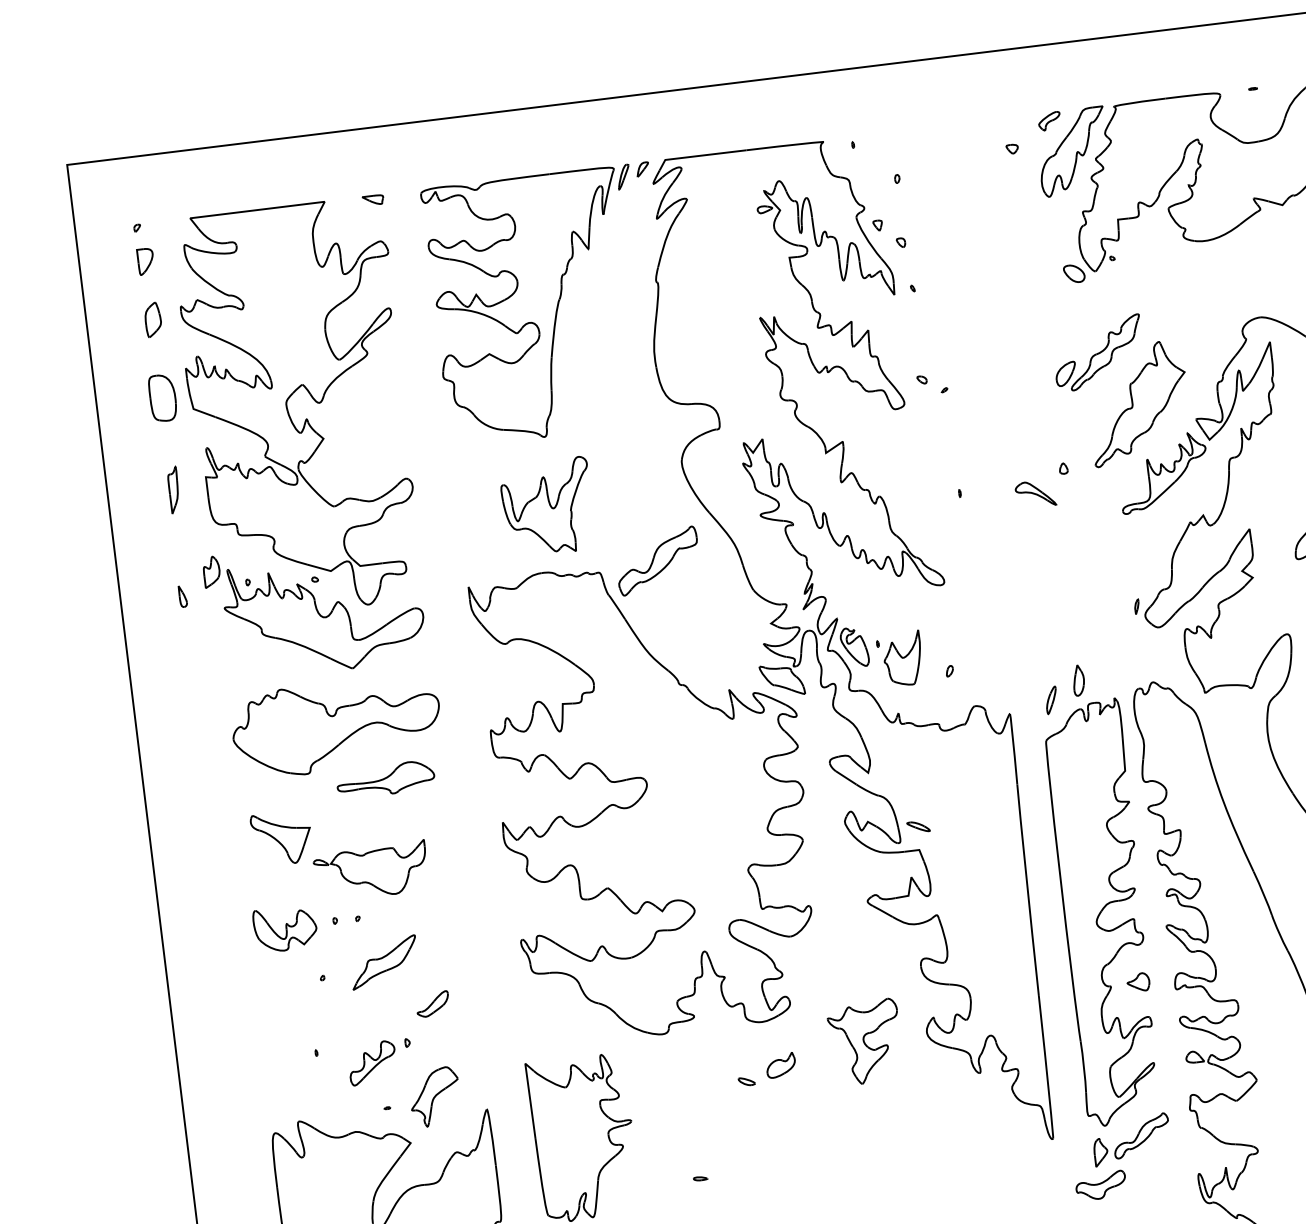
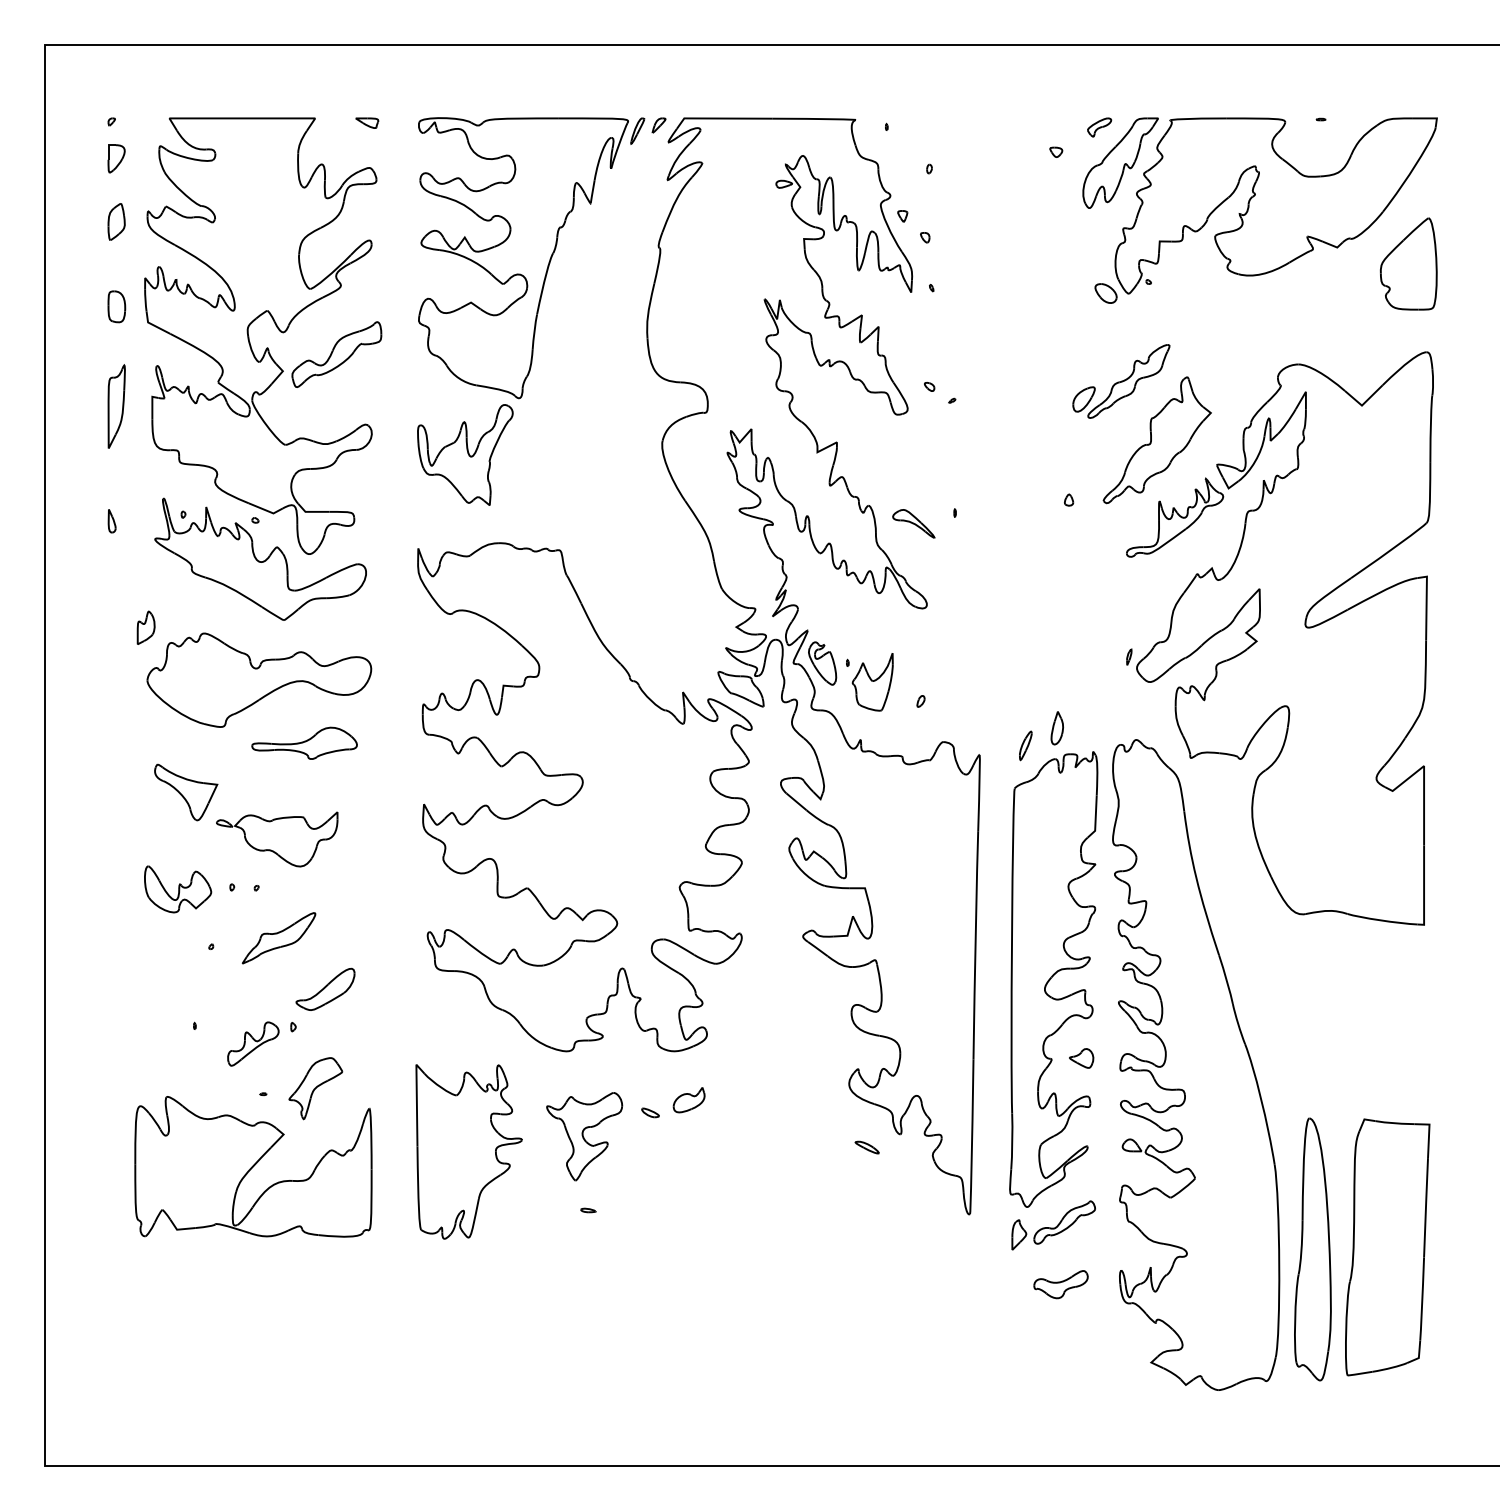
part: (162, 397) -> (116, 306), size x0.62
part: (173, 490) -> (116, 406), size x1.67
part: (1035, 494) -> (913, 523), moved
part: (547, 507) -> (465, 454), moved
part: (657, 561) -> (336, 354), moved
part: (211, 571) -> (145, 627), moved
part: (917, 826) -> (866, 1147), moved
part: (432, 1003) -> (325, 988), size x1.67
part: (865, 1042) -> (584, 1136), moved
part: (1100, 1185) -> (1060, 1284), moved

